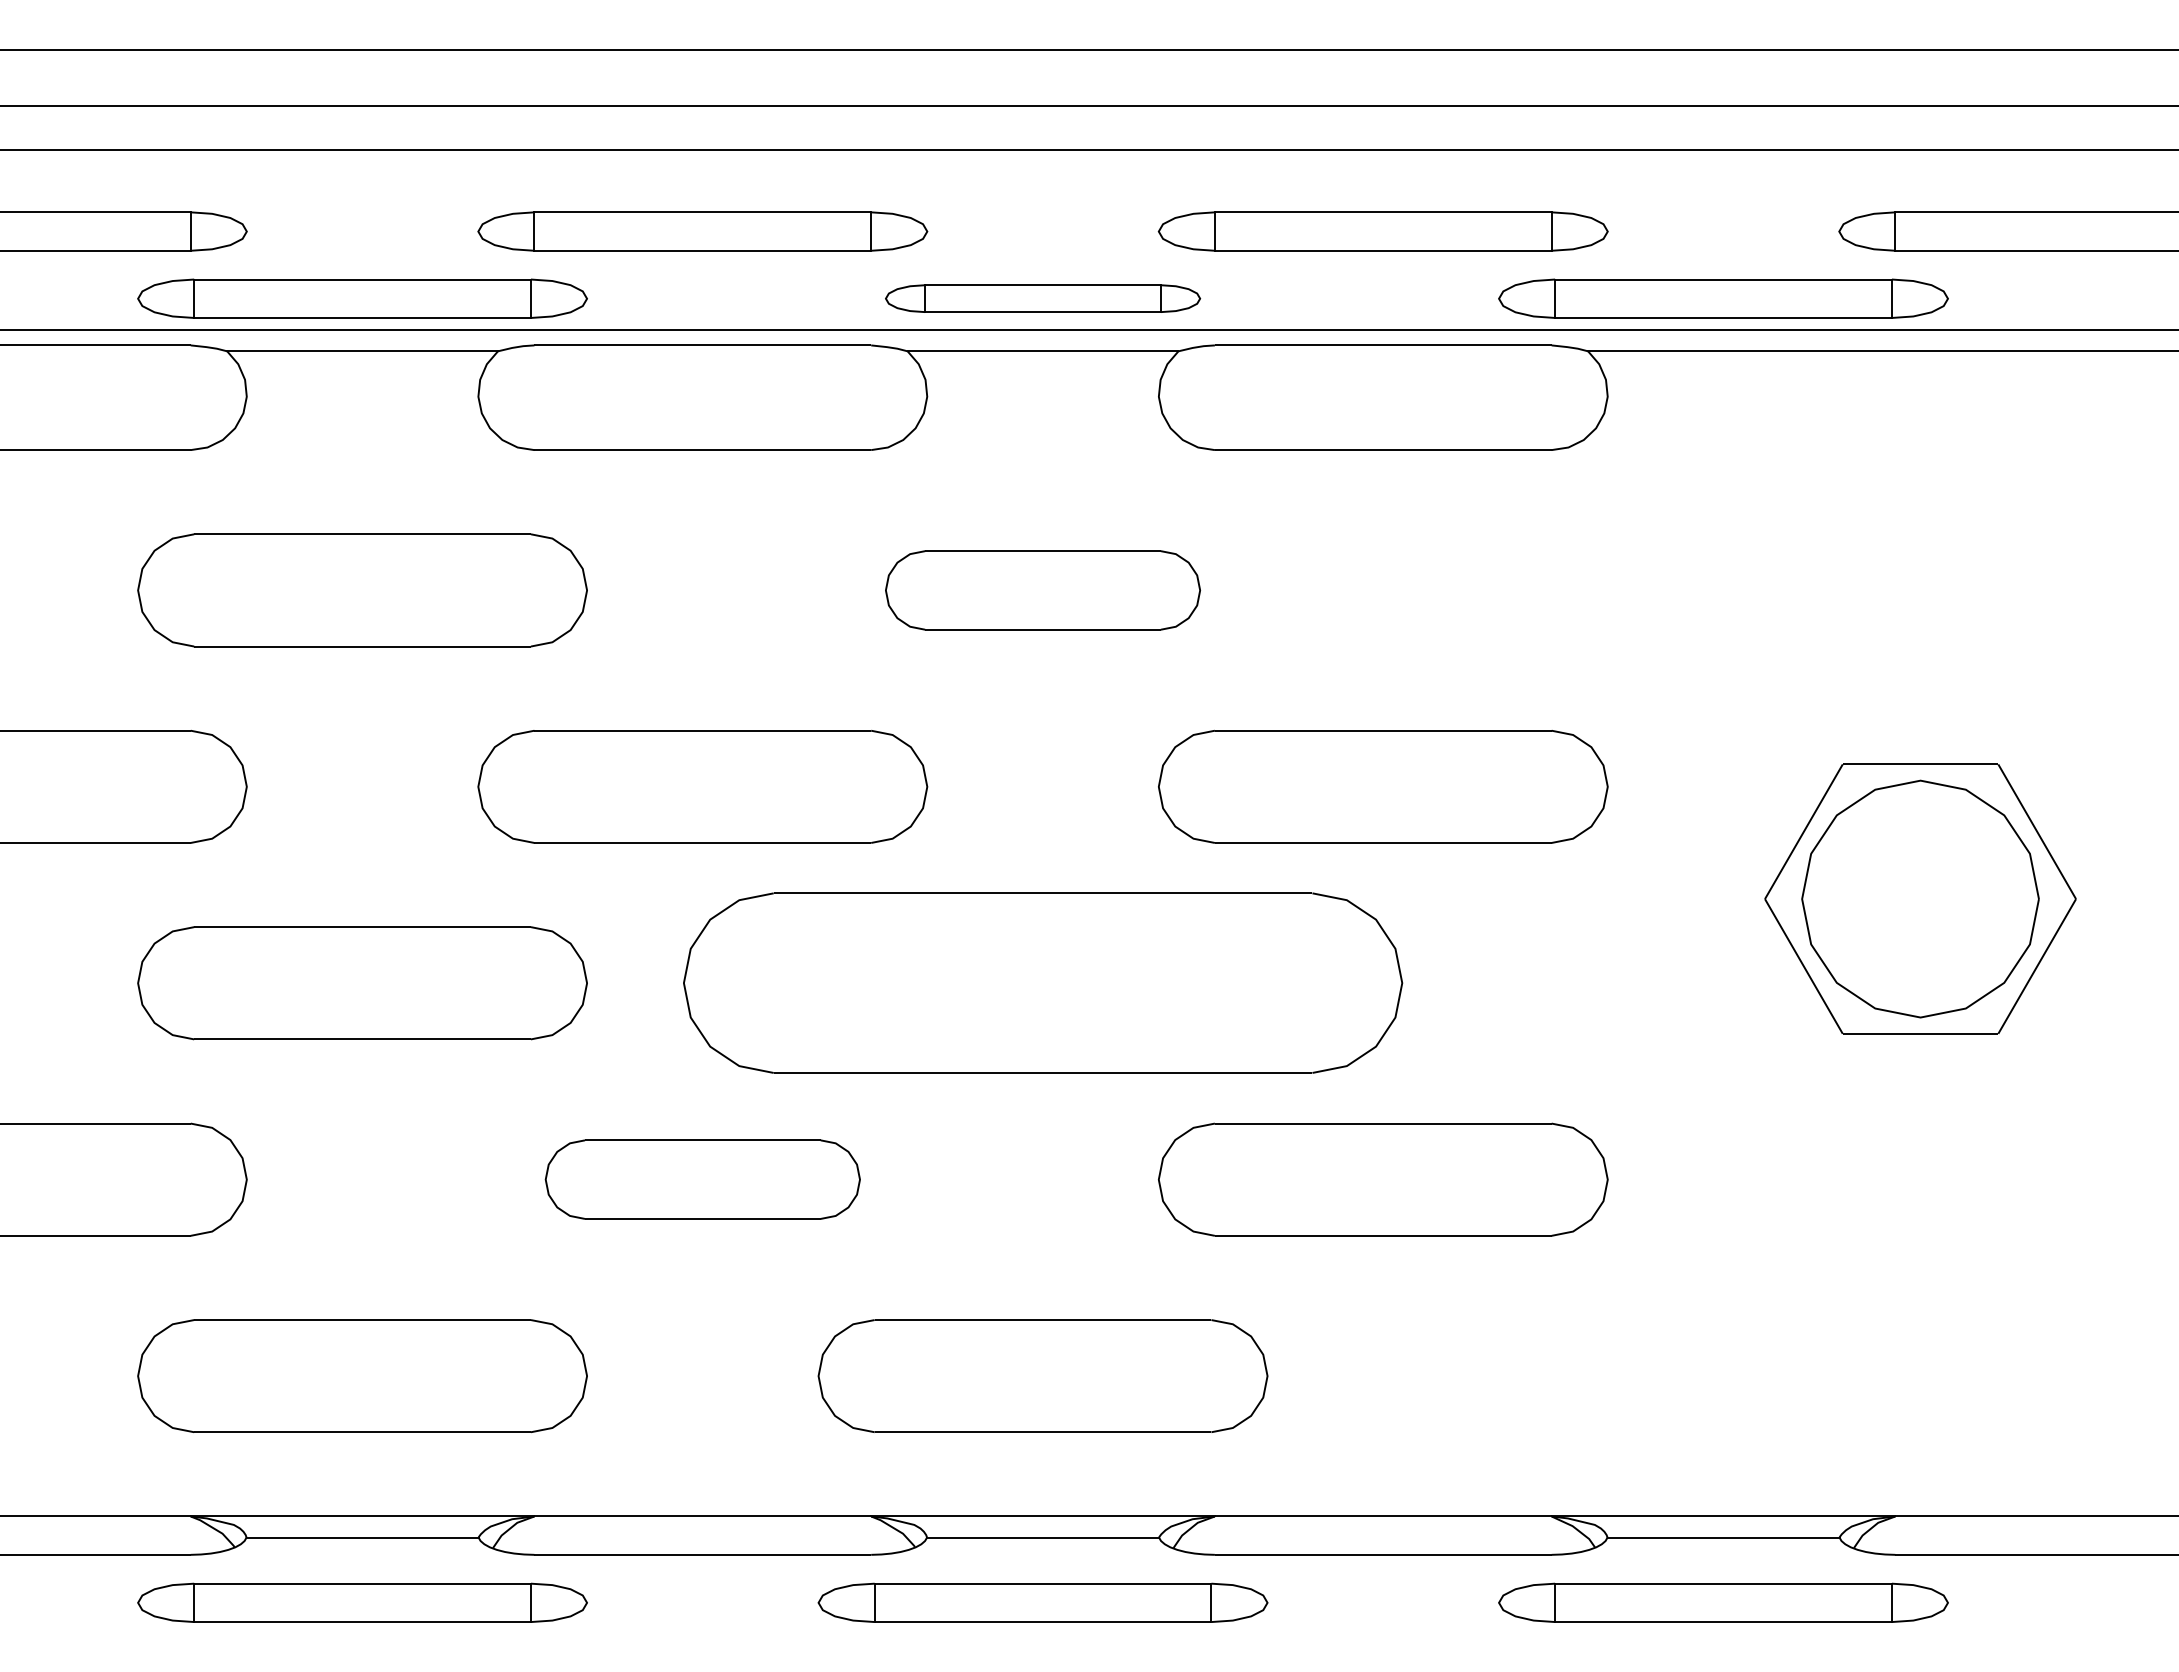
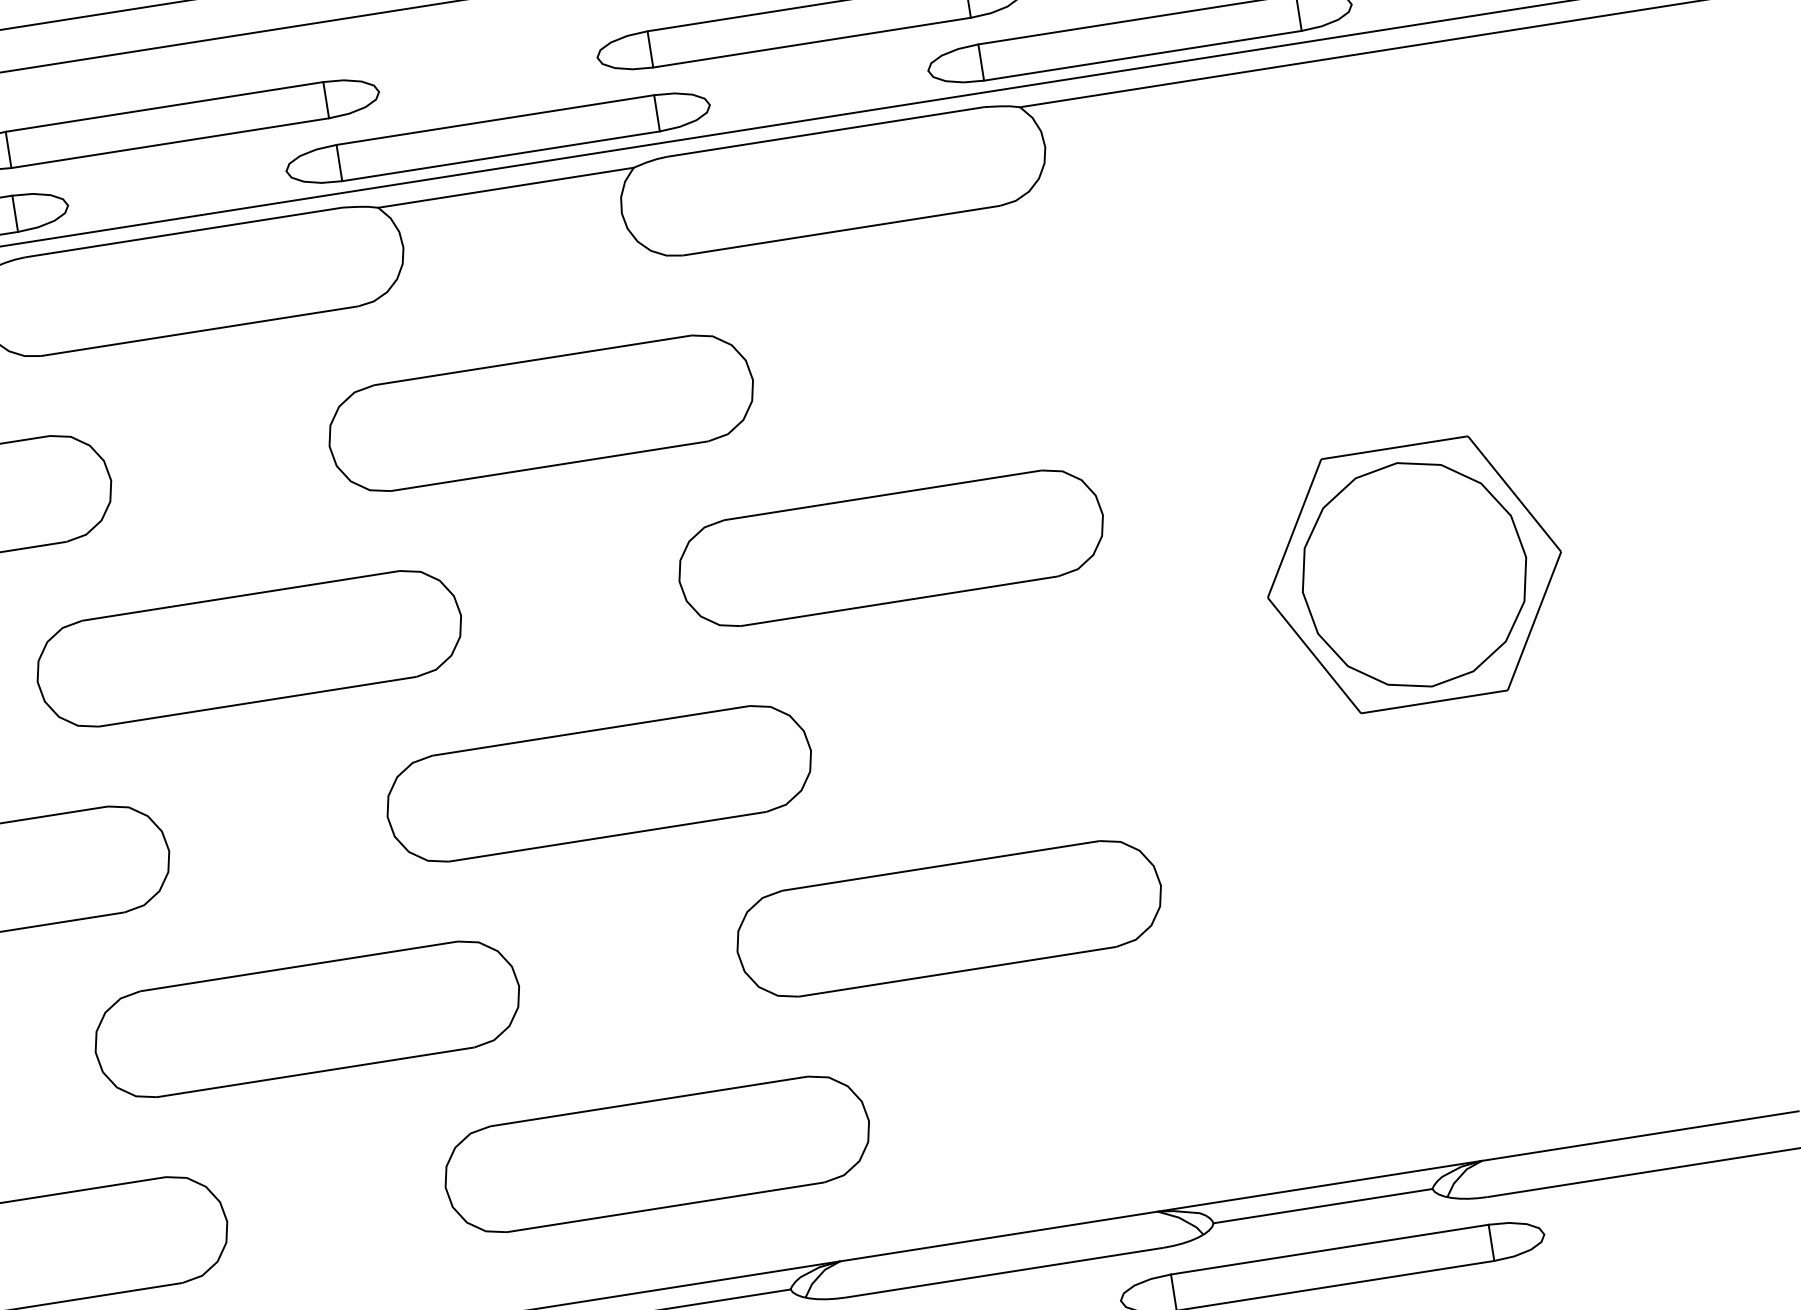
part: (1042, 298) -> (497, 138), size x1.43
part: (1042, 590) -> (540, 413), size x1.43
part: (1042, 983) -> (598, 784), size x0.62
part: (702, 1179) -> (307, 1019), size x1.43

